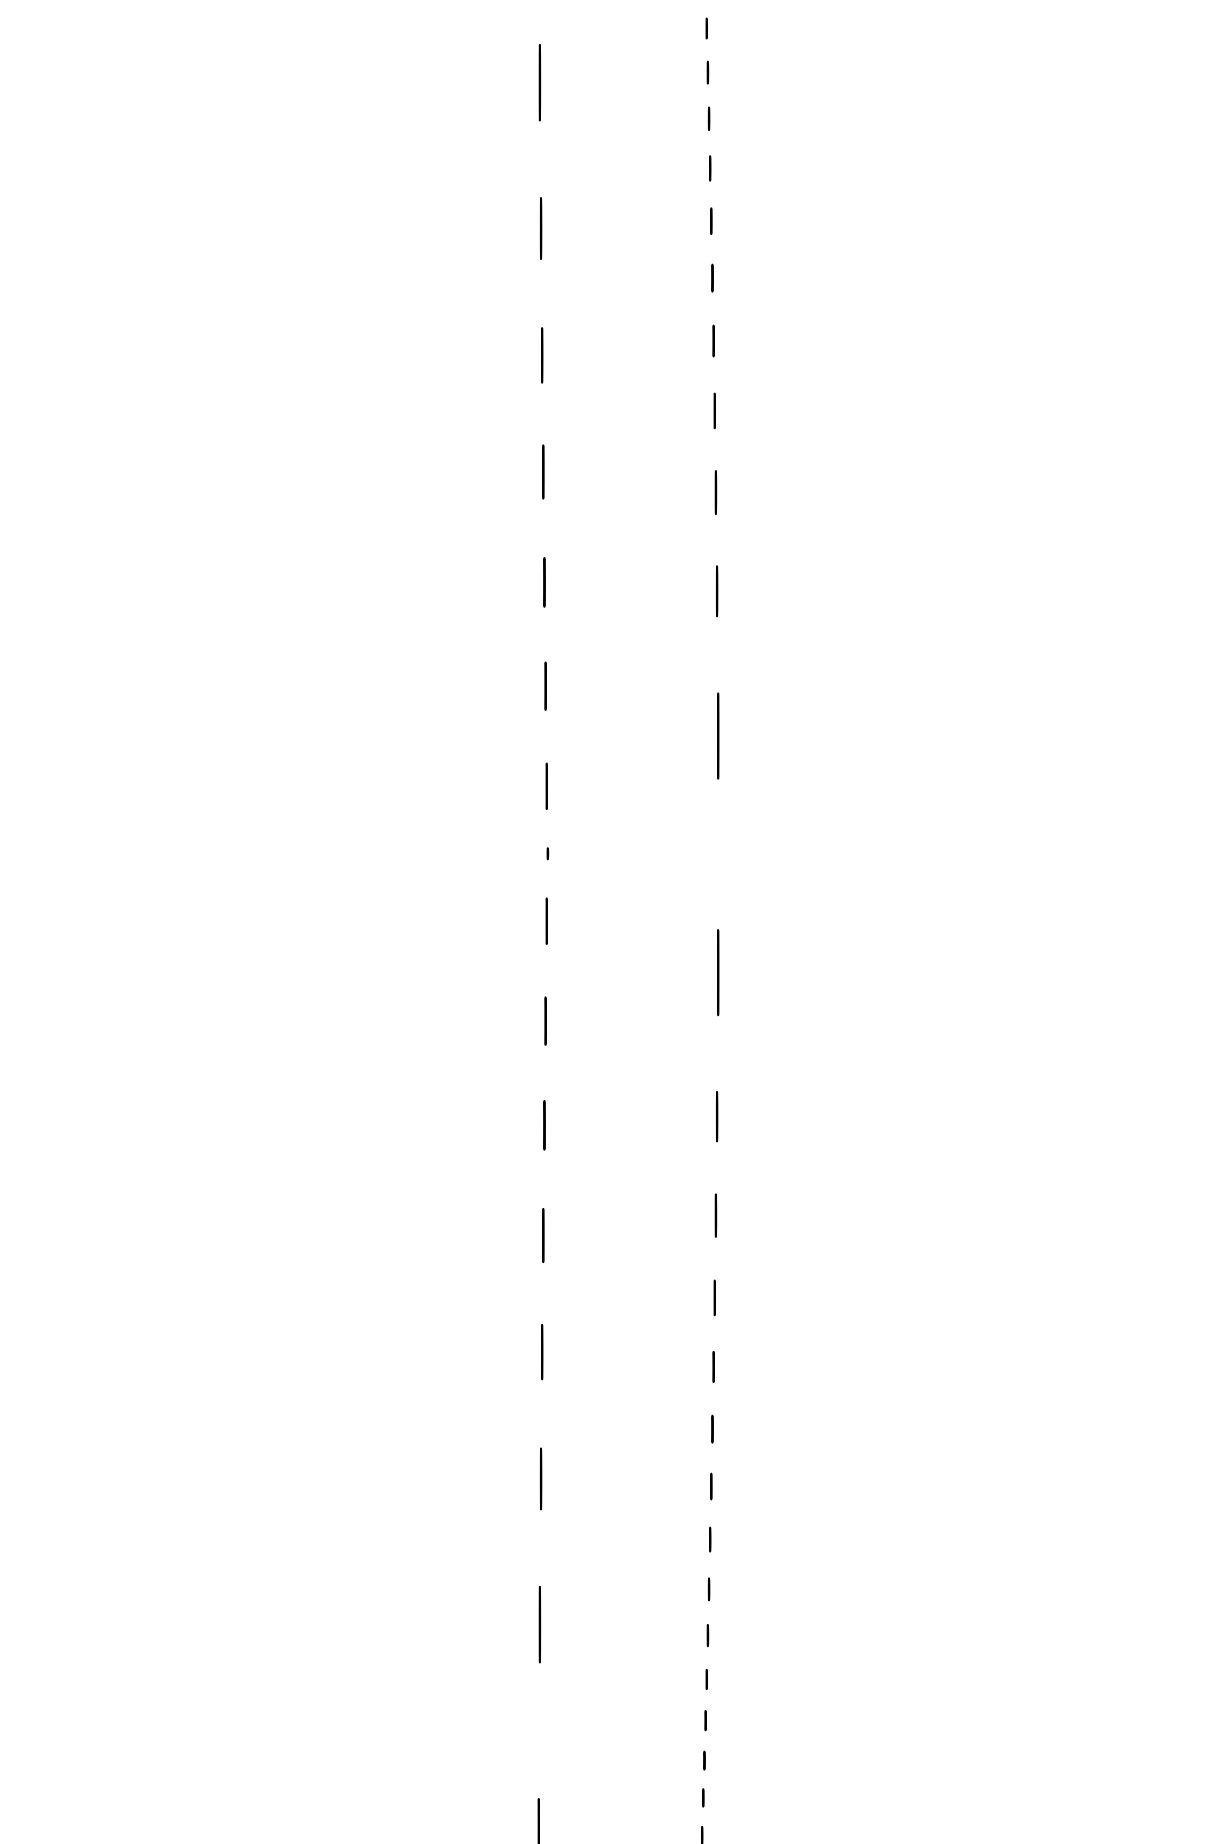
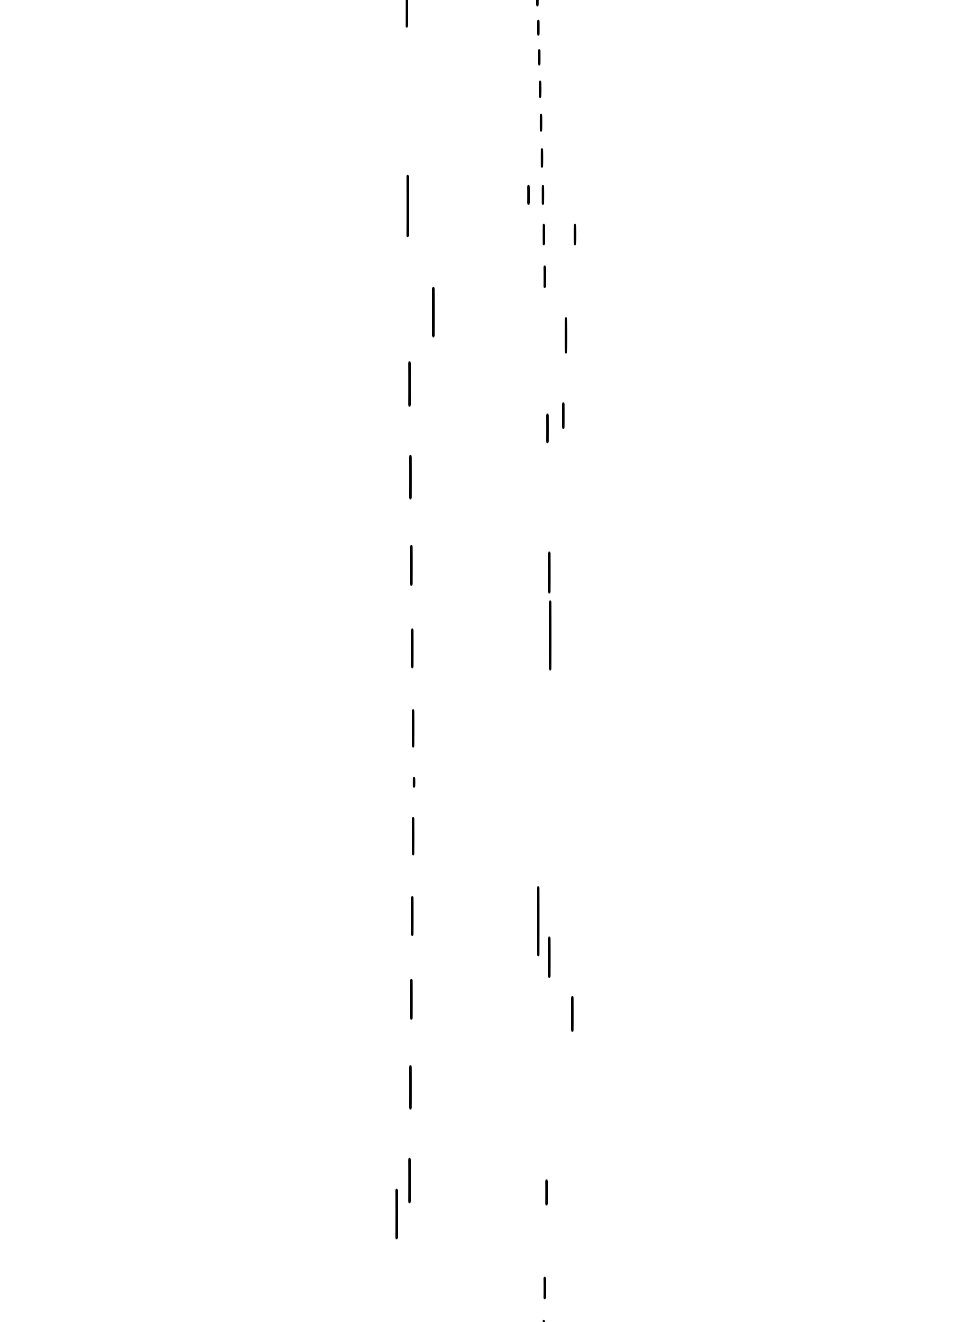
line: (539, 82) -> (407, 205), moved
line: (690, 118) -> (528, 194), added
line: (749, 168) -> (575, 234), added
line: (541, 228) -> (433, 312), moved
line: (712, 277) -> (545, 321), removed
line: (713, 340) -> (563, 415), moved
line: (715, 492) -> (565, 335), moved
line: (718, 735) -> (550, 635), moved
line: (718, 972) -> (538, 921), moved
line: (717, 1116) -> (549, 957), moved
line: (715, 1215) -> (572, 1013), moved
line: (714, 1297) -> (547, 1136), removed
line: (712, 1428) -> (545, 1241), removed
line: (541, 1478) -> (397, 1213), moved

